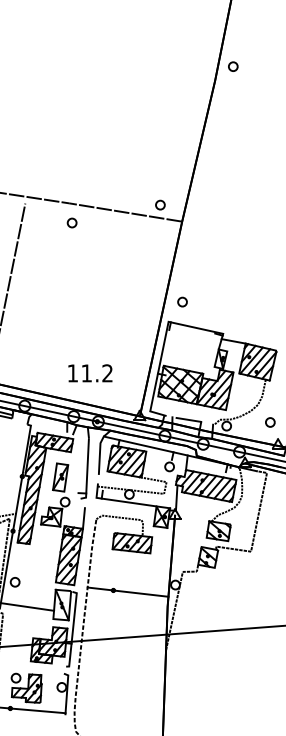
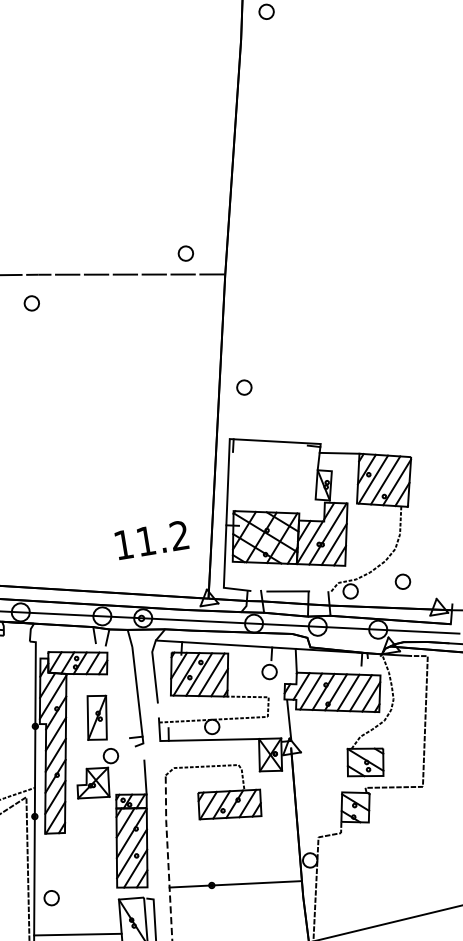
part: (71, 222) -> (30, 302), moved
part: (182, 301) -> (244, 386), moved
text: (90, 373) -> (152, 540), moved
part: (270, 422) -> (403, 581), moved

